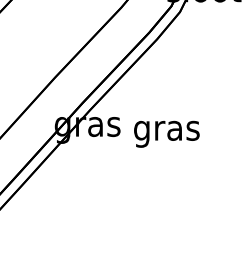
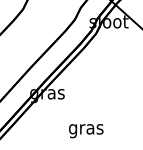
text: (167, 134) -> (86, 131), moved

